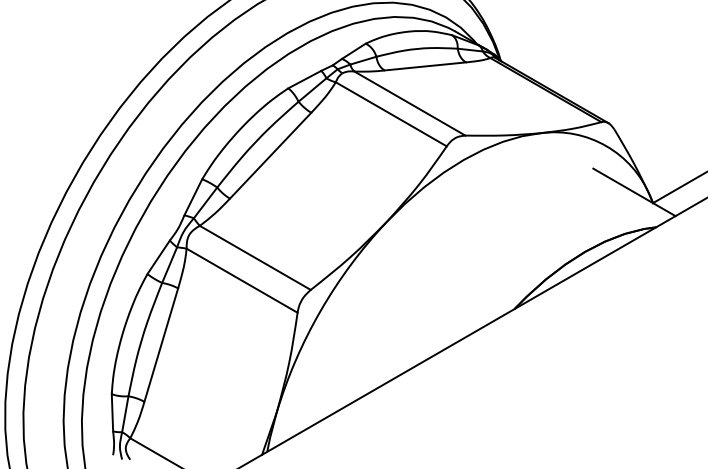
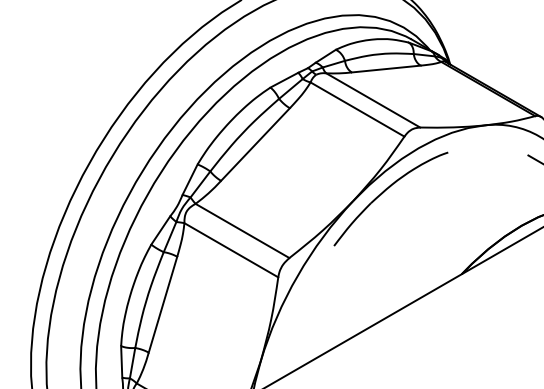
part: (423, 211) -> (384, 191), added

